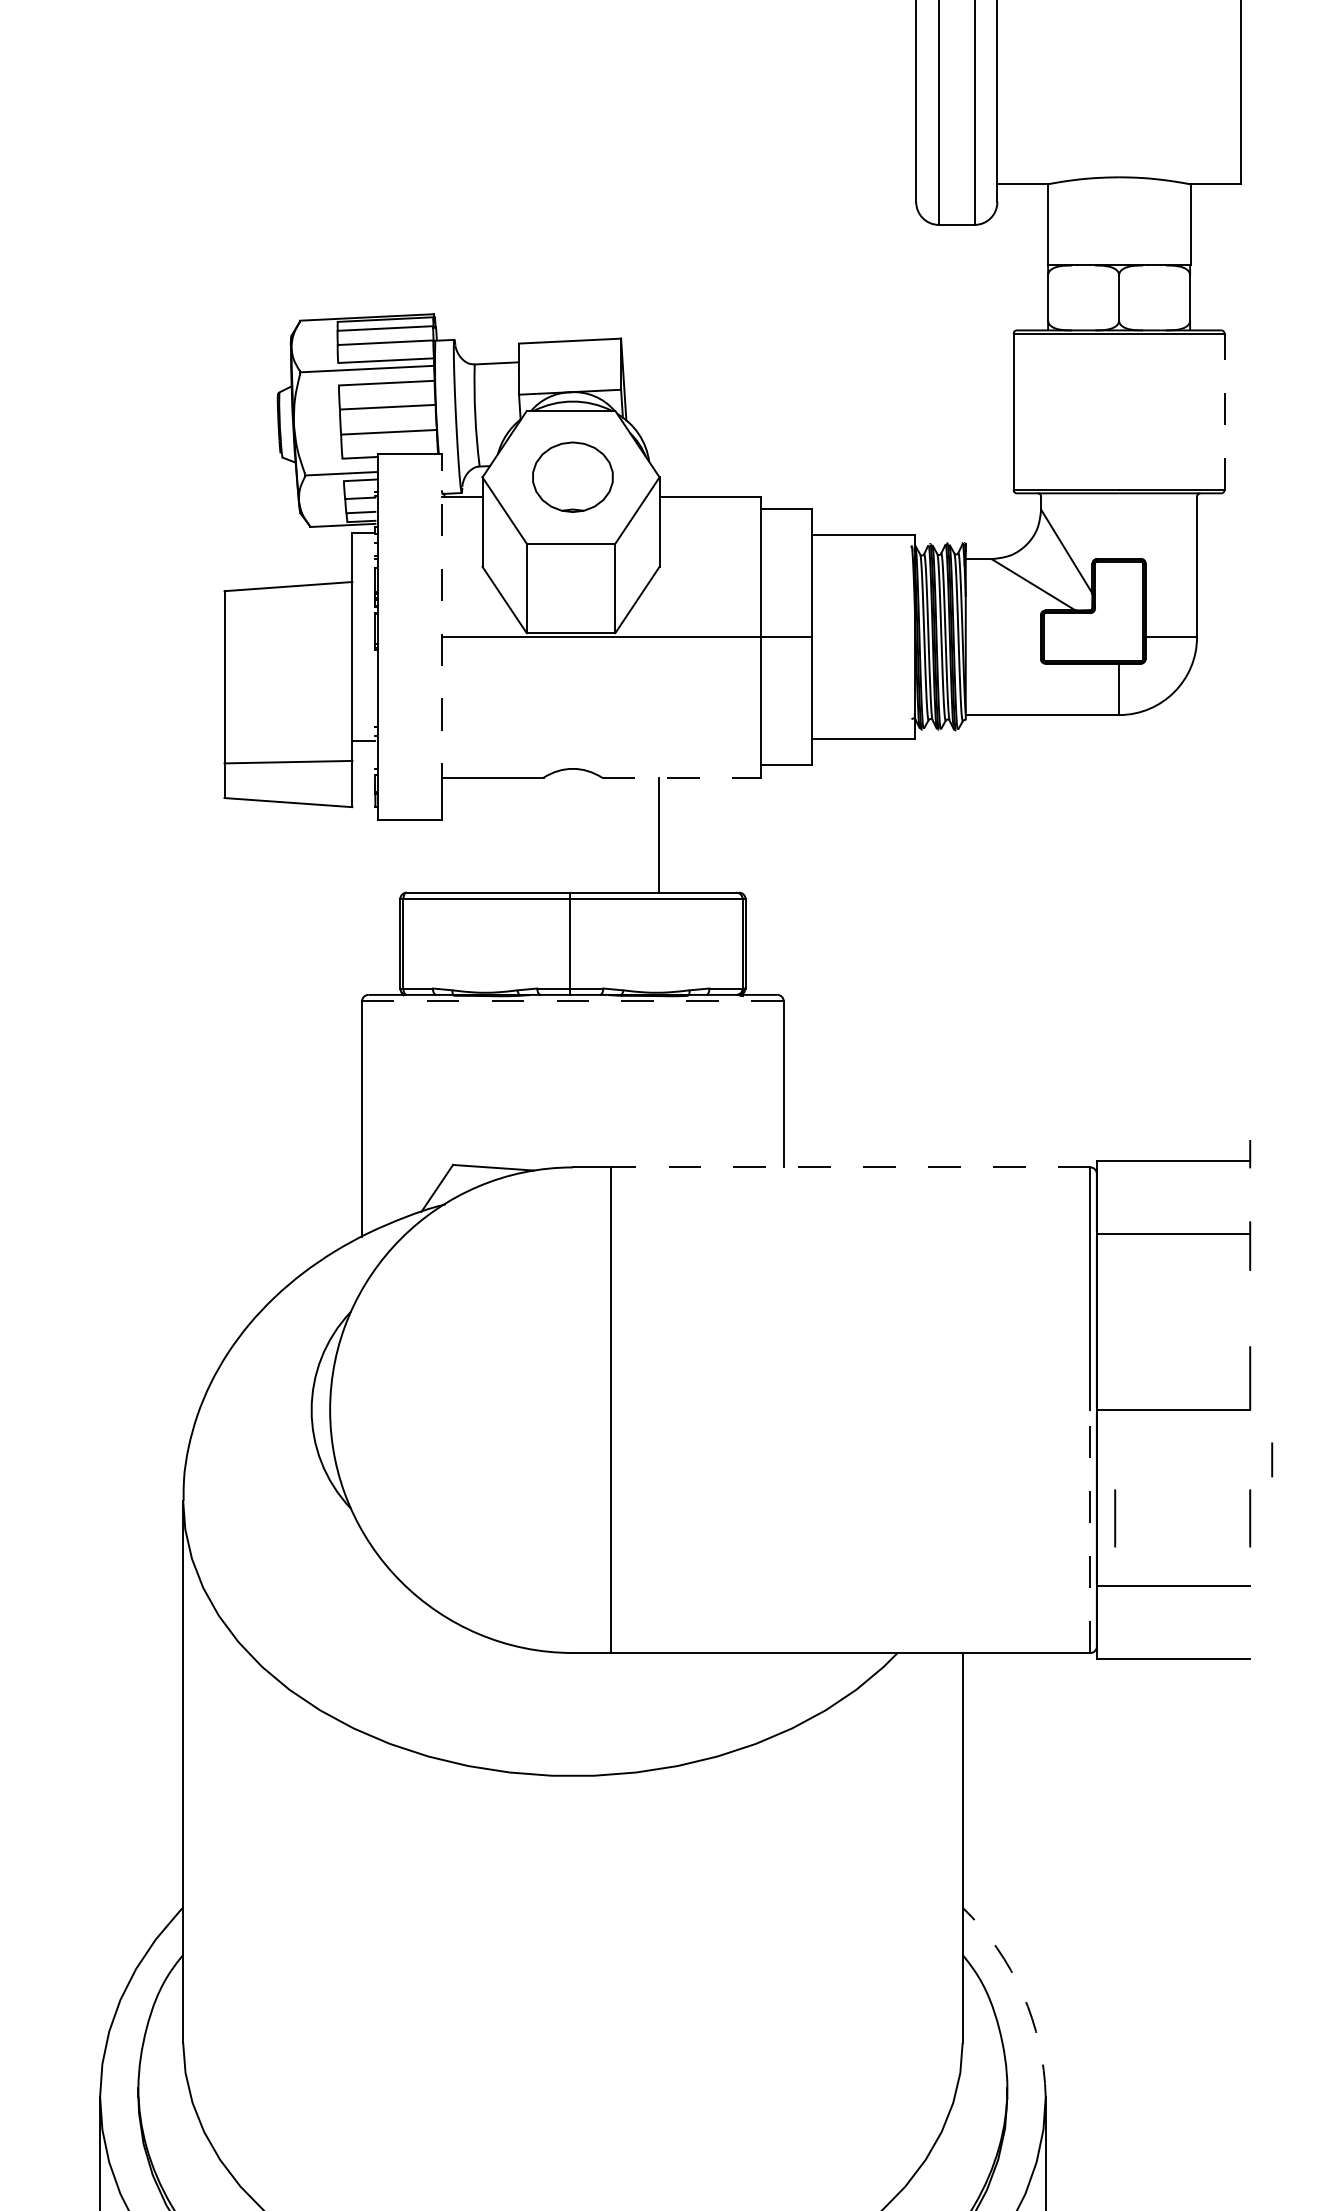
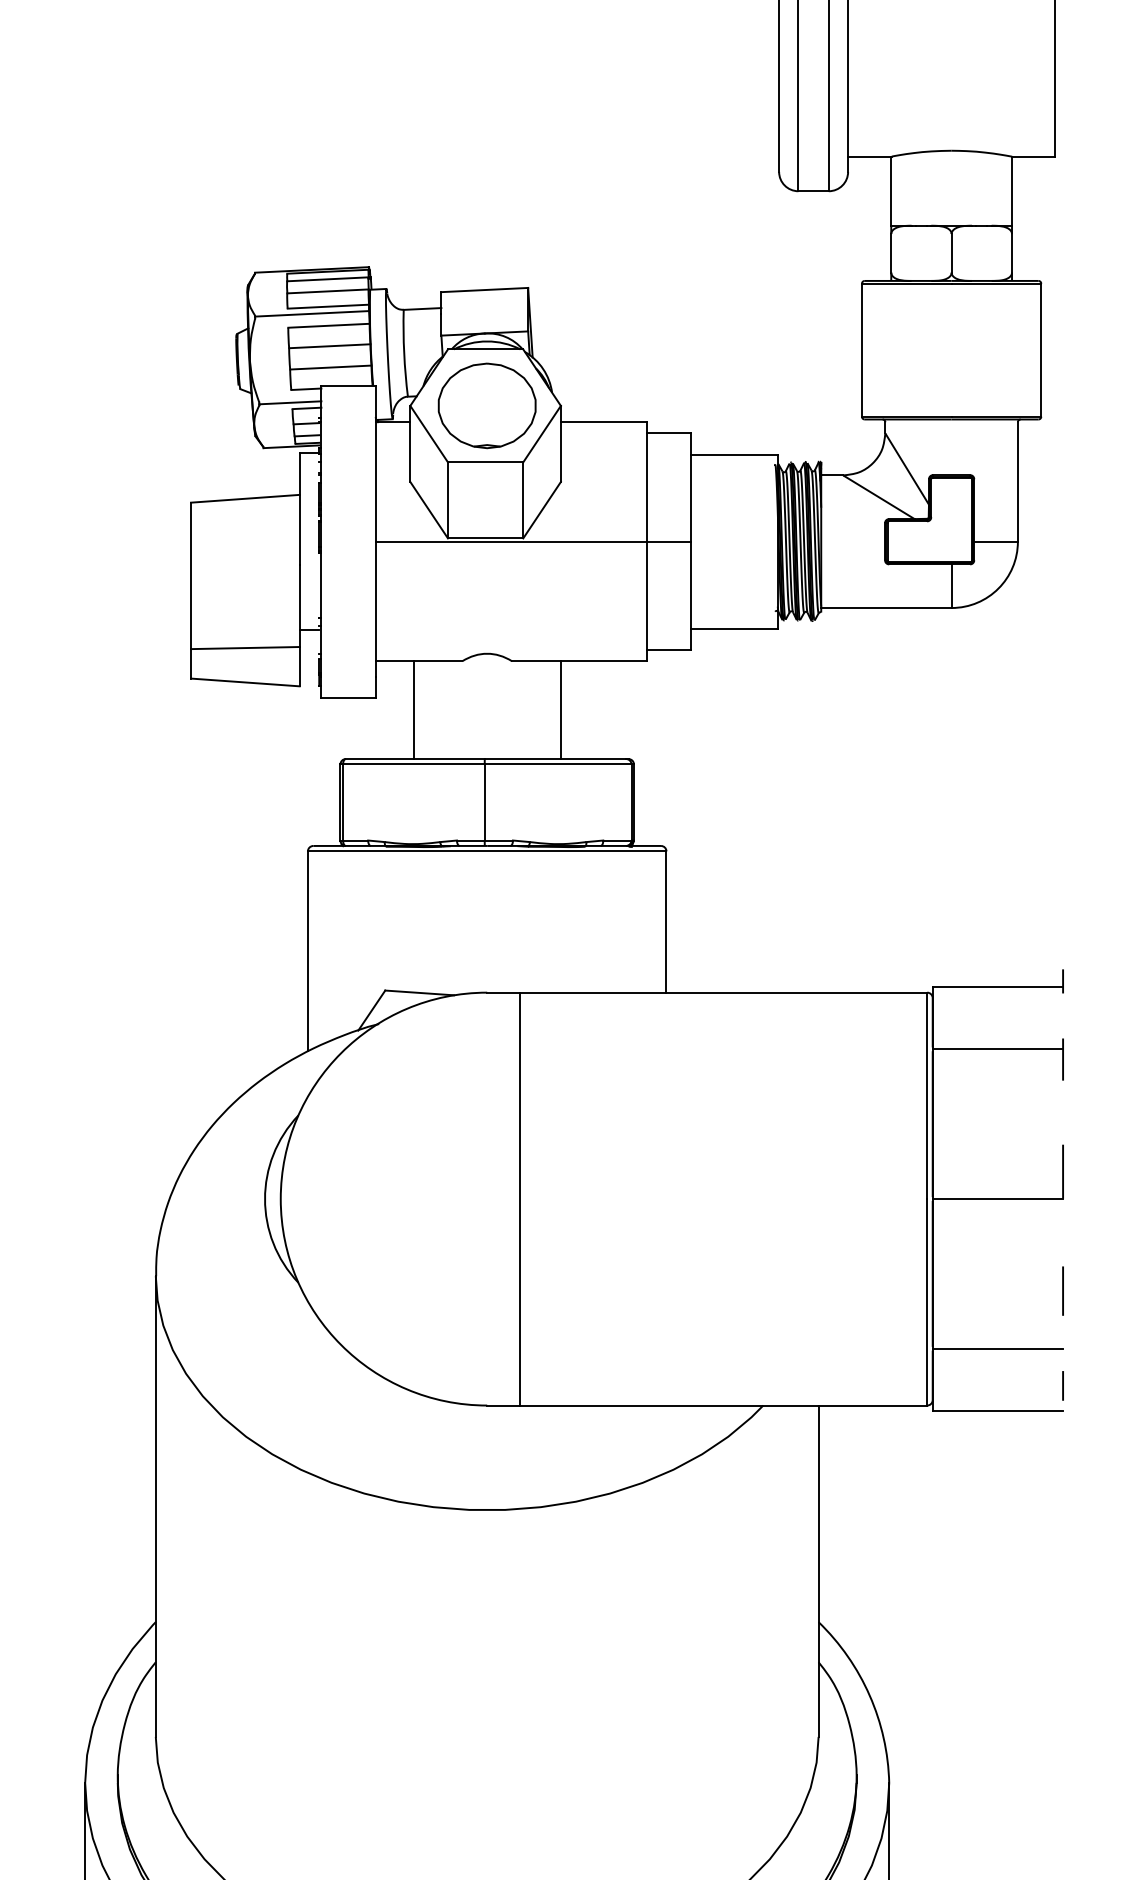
line: (1224, 411) -> (1041, 349), dashed -> solid
part: (572, 476) -> (486, 405), size x1.43
line: (441, 624) -> (375, 531), dashed -> solid
line: (681, 777) -> (579, 661), dashed -> solid
line: (486, 834) -> (413, 709), added
line: (572, 1001) -> (486, 851), dashed -> solid
line: (850, 1167) -> (723, 992), dashed -> solid
line: (1272, 1459) -> (1063, 1385), moved
line: (1115, 1518) -> (948, 1291), removed
line: (1090, 1531) -> (927, 1302), dashed -> solid
arc: (1022, 1994) -> (869, 1695), dashed -> solid

